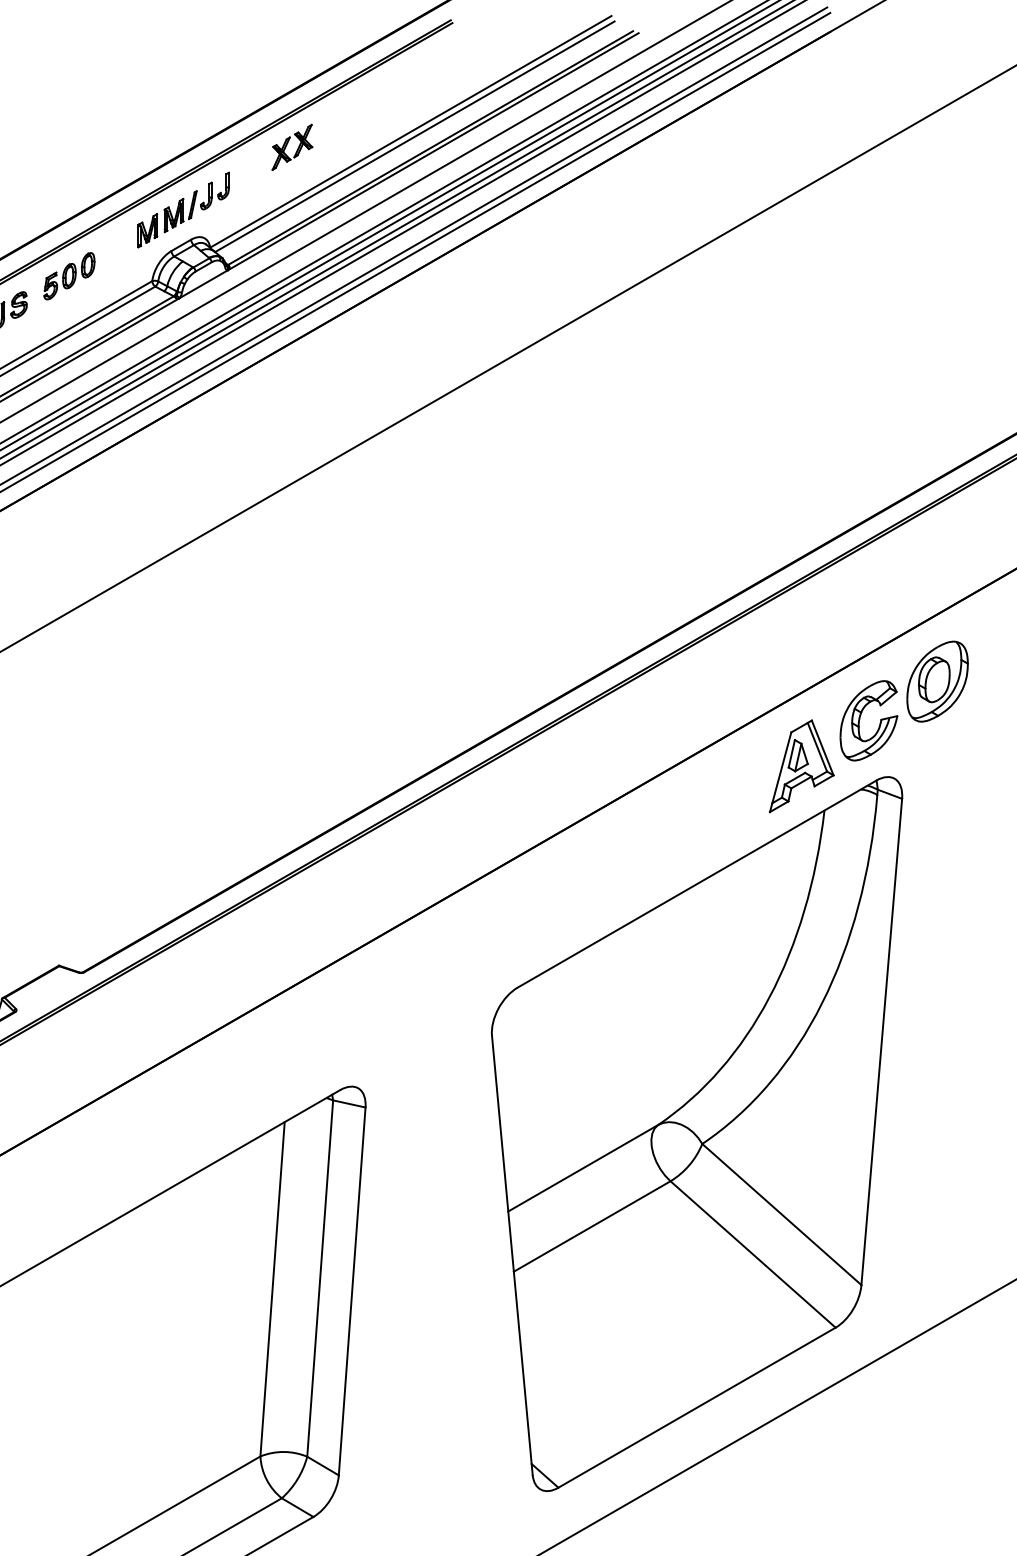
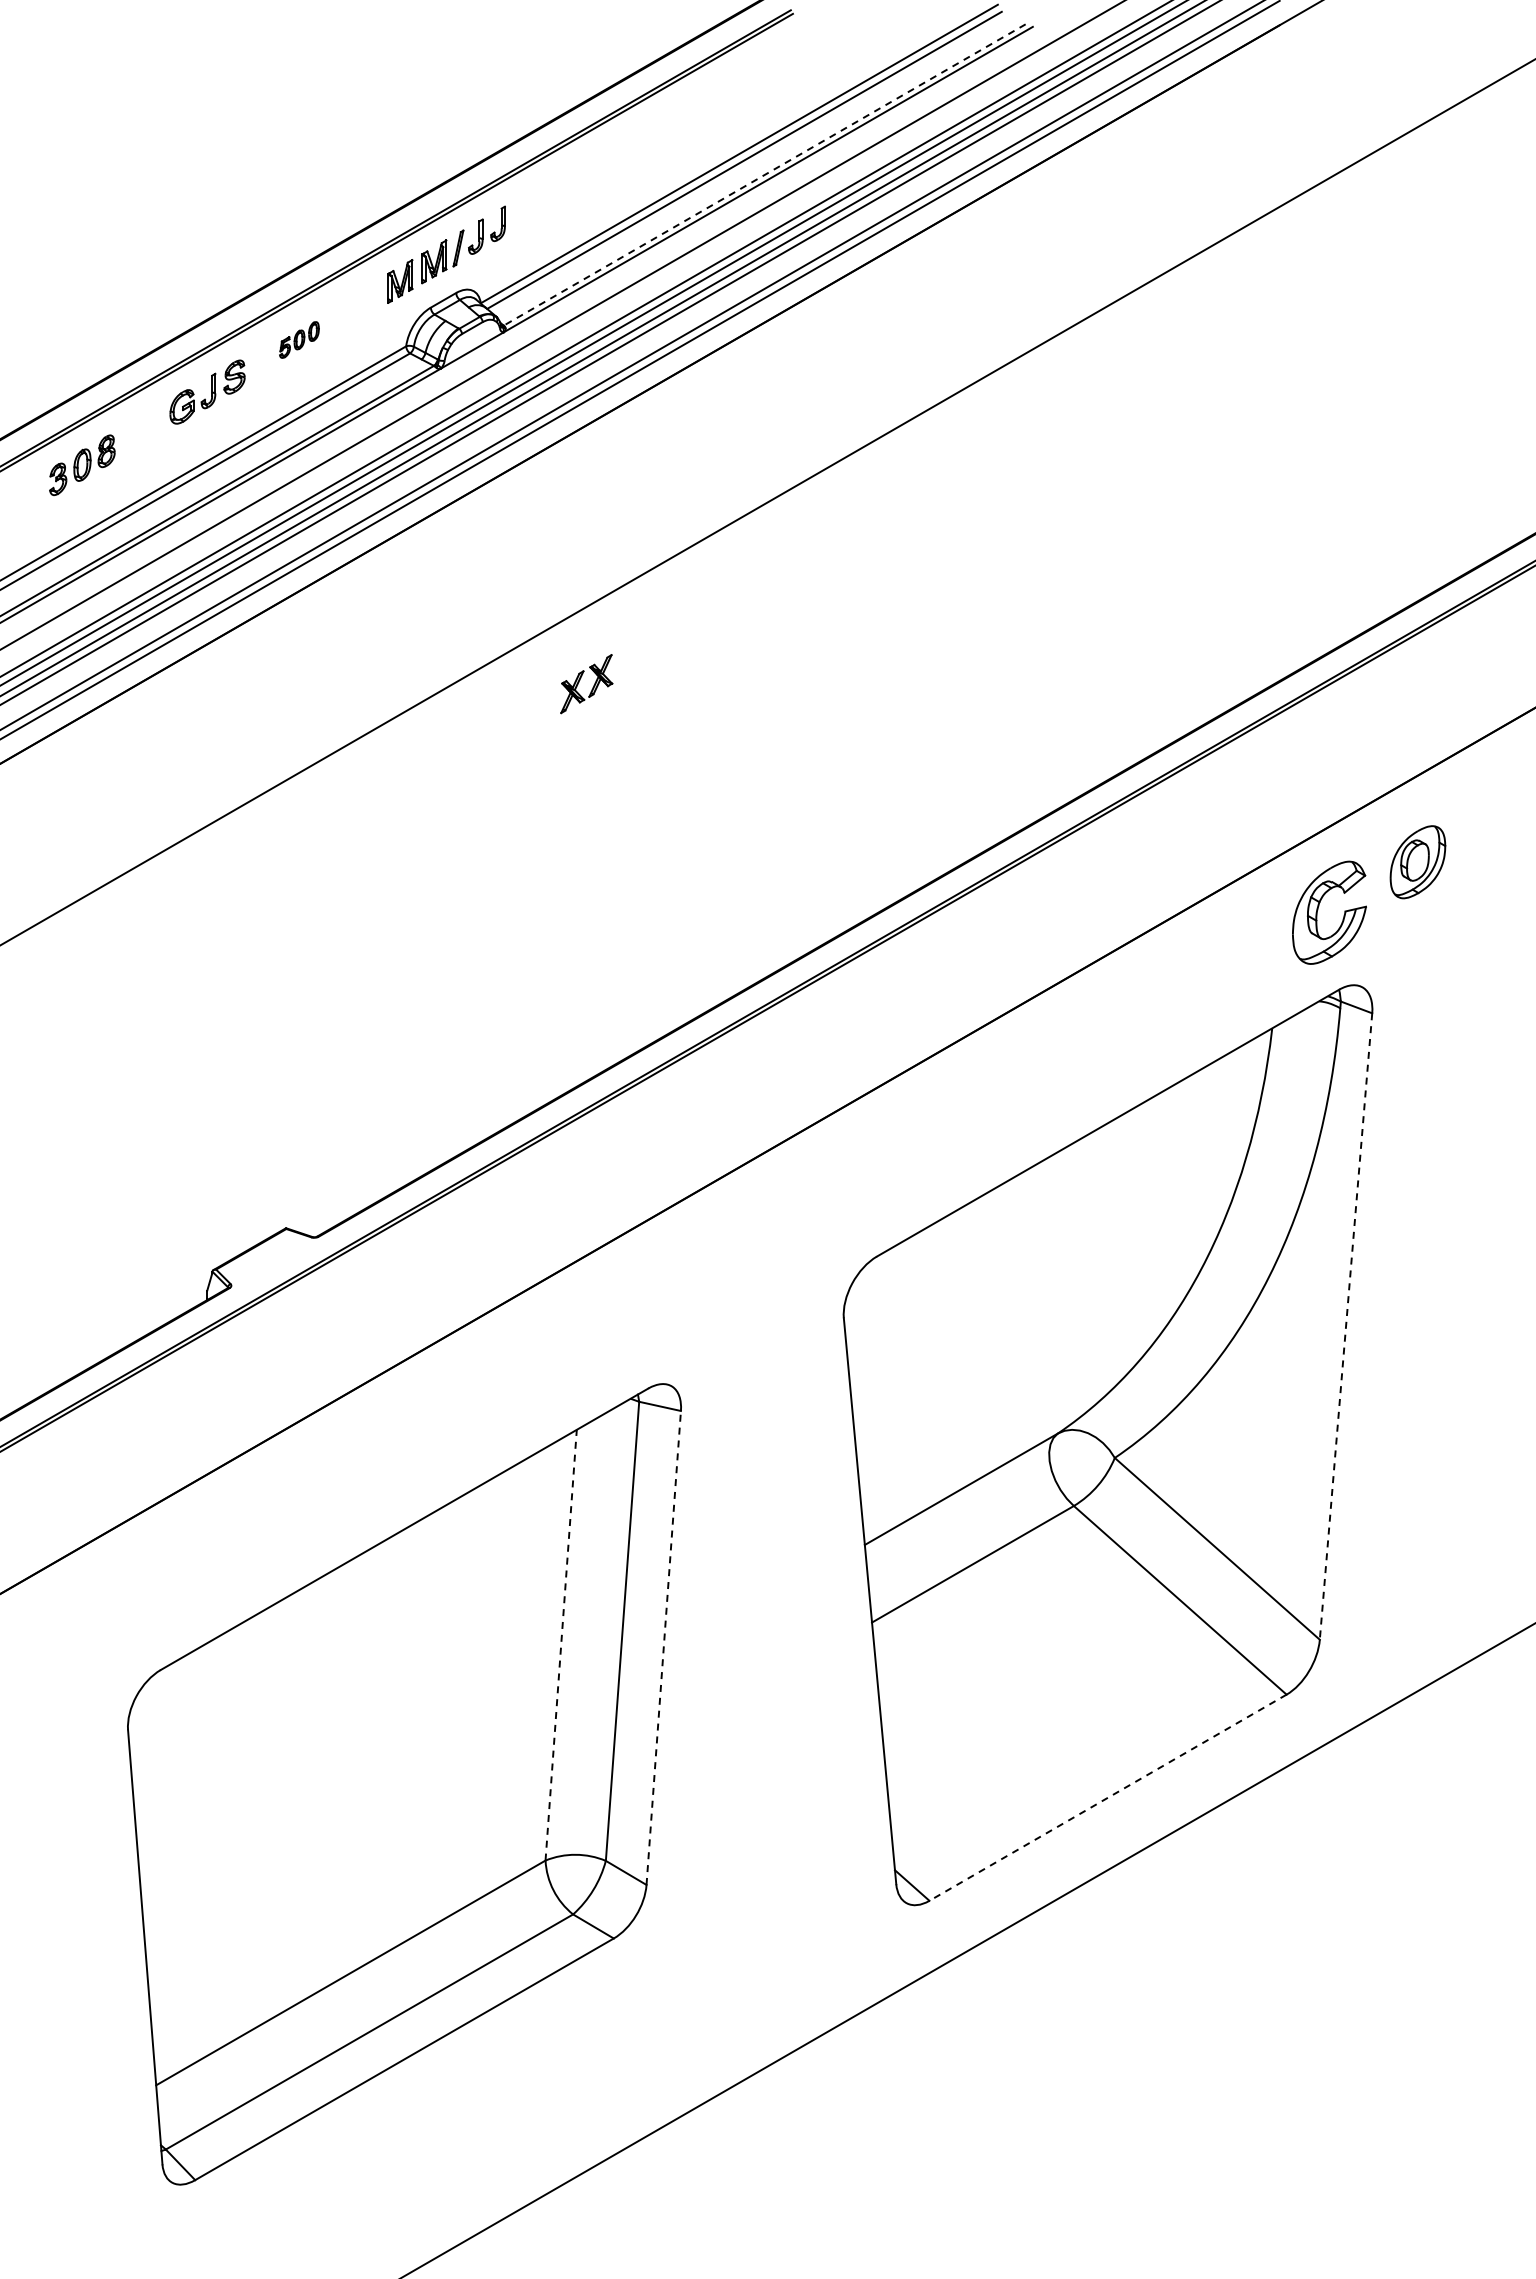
line: (430, 148) -> (764, 175), solid -> dashed
part: (296, 150) -> (592, 687), moved
part: (69, 275) -> (299, 339), size x0.6
part: (937, 680) -> (1417, 861), size x0.7
part: (801, 766) -> (1242, 971), removed
line: (881, 1042) -> (1345, 1327), solid -> dashed
line: (272, 1289) -> (561, 1645), solid -> dashed
line: (351, 1291) -> (663, 1647), solid -> dashed
line: (696, 1407) -> (1107, 1797), solid -> dashed

